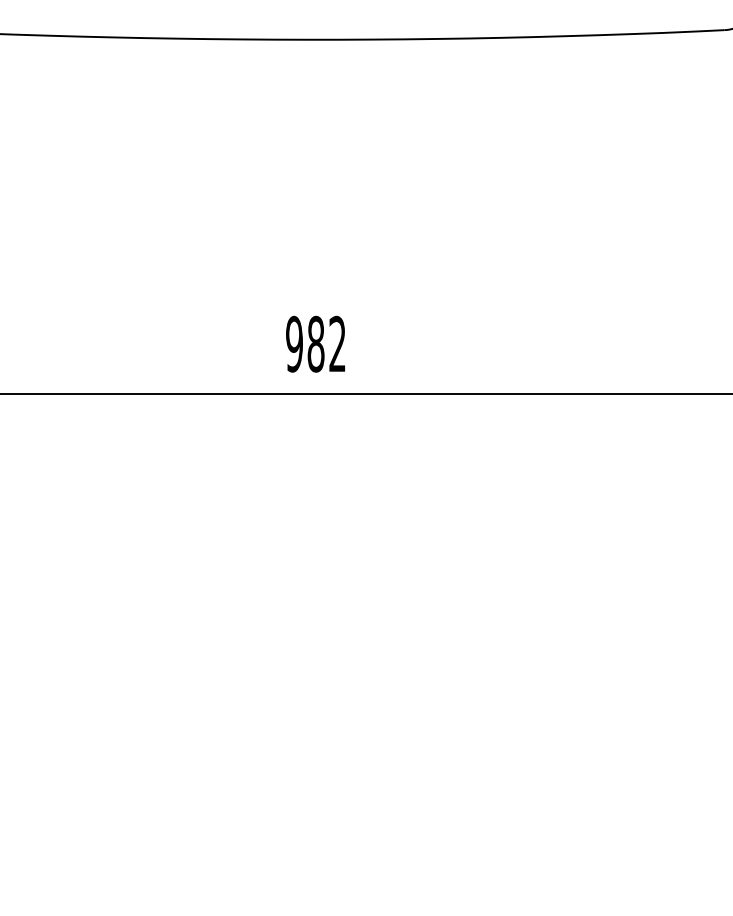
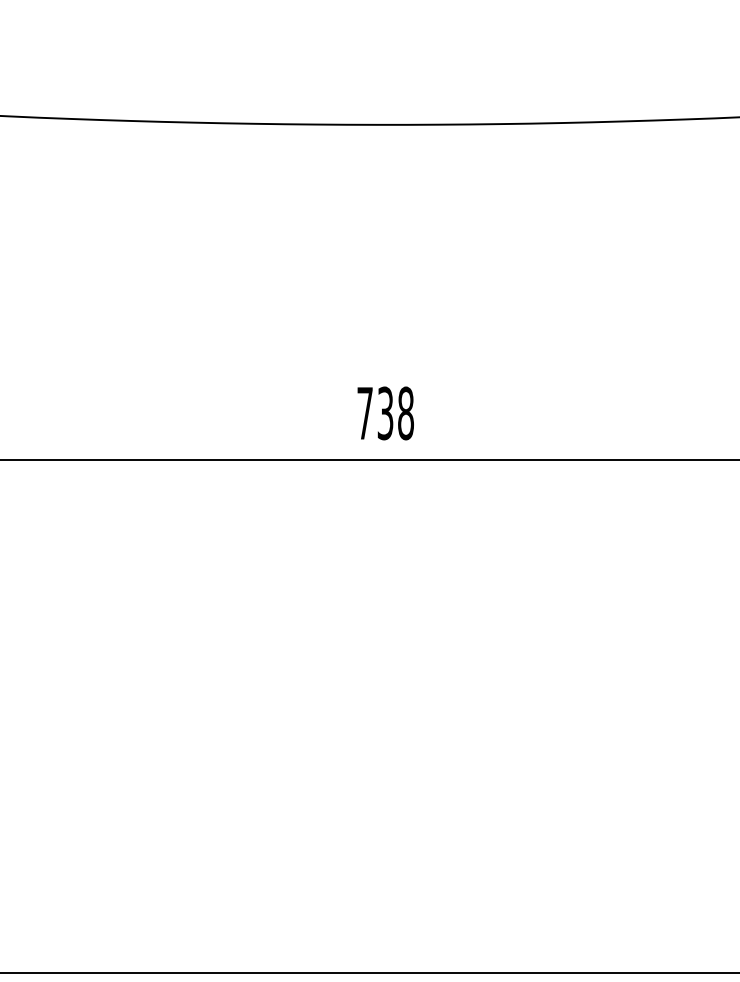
text: (316, 344) -> (385, 413), 982 -> 738

